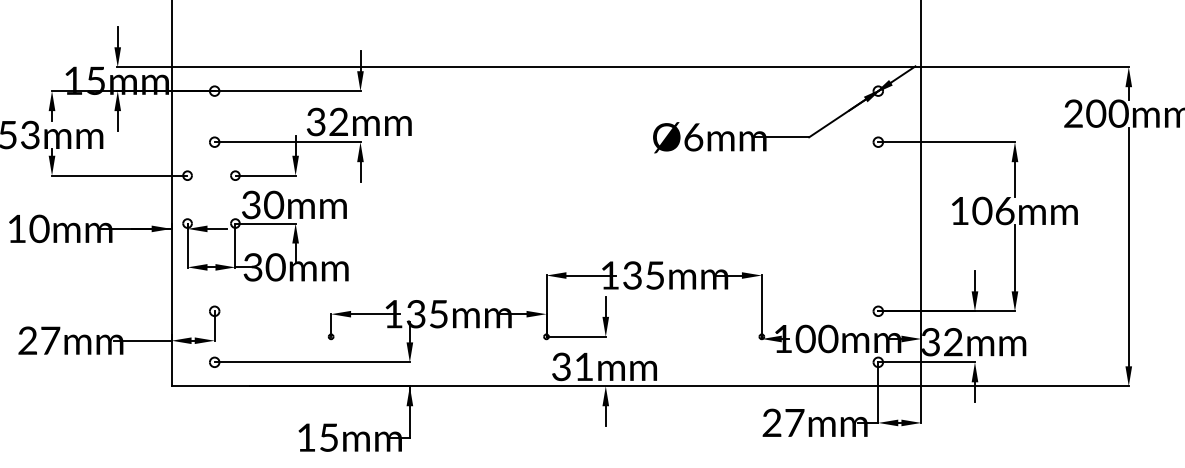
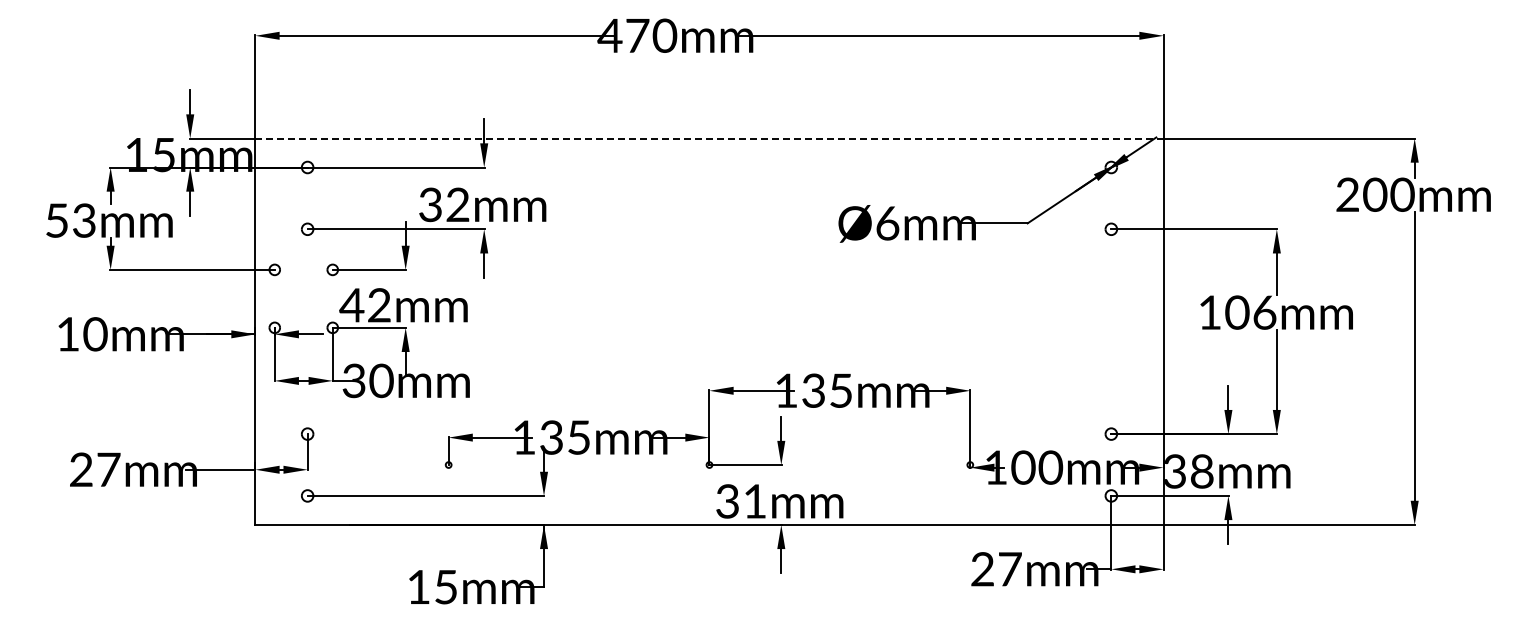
line: (545, 67) -> (708, 138), solid -> dashed
text: (262, 205) -> (365, 305), 30mm -> 42mm
text: (952, 342) -> (1201, 471), 32mm -> 38mm

